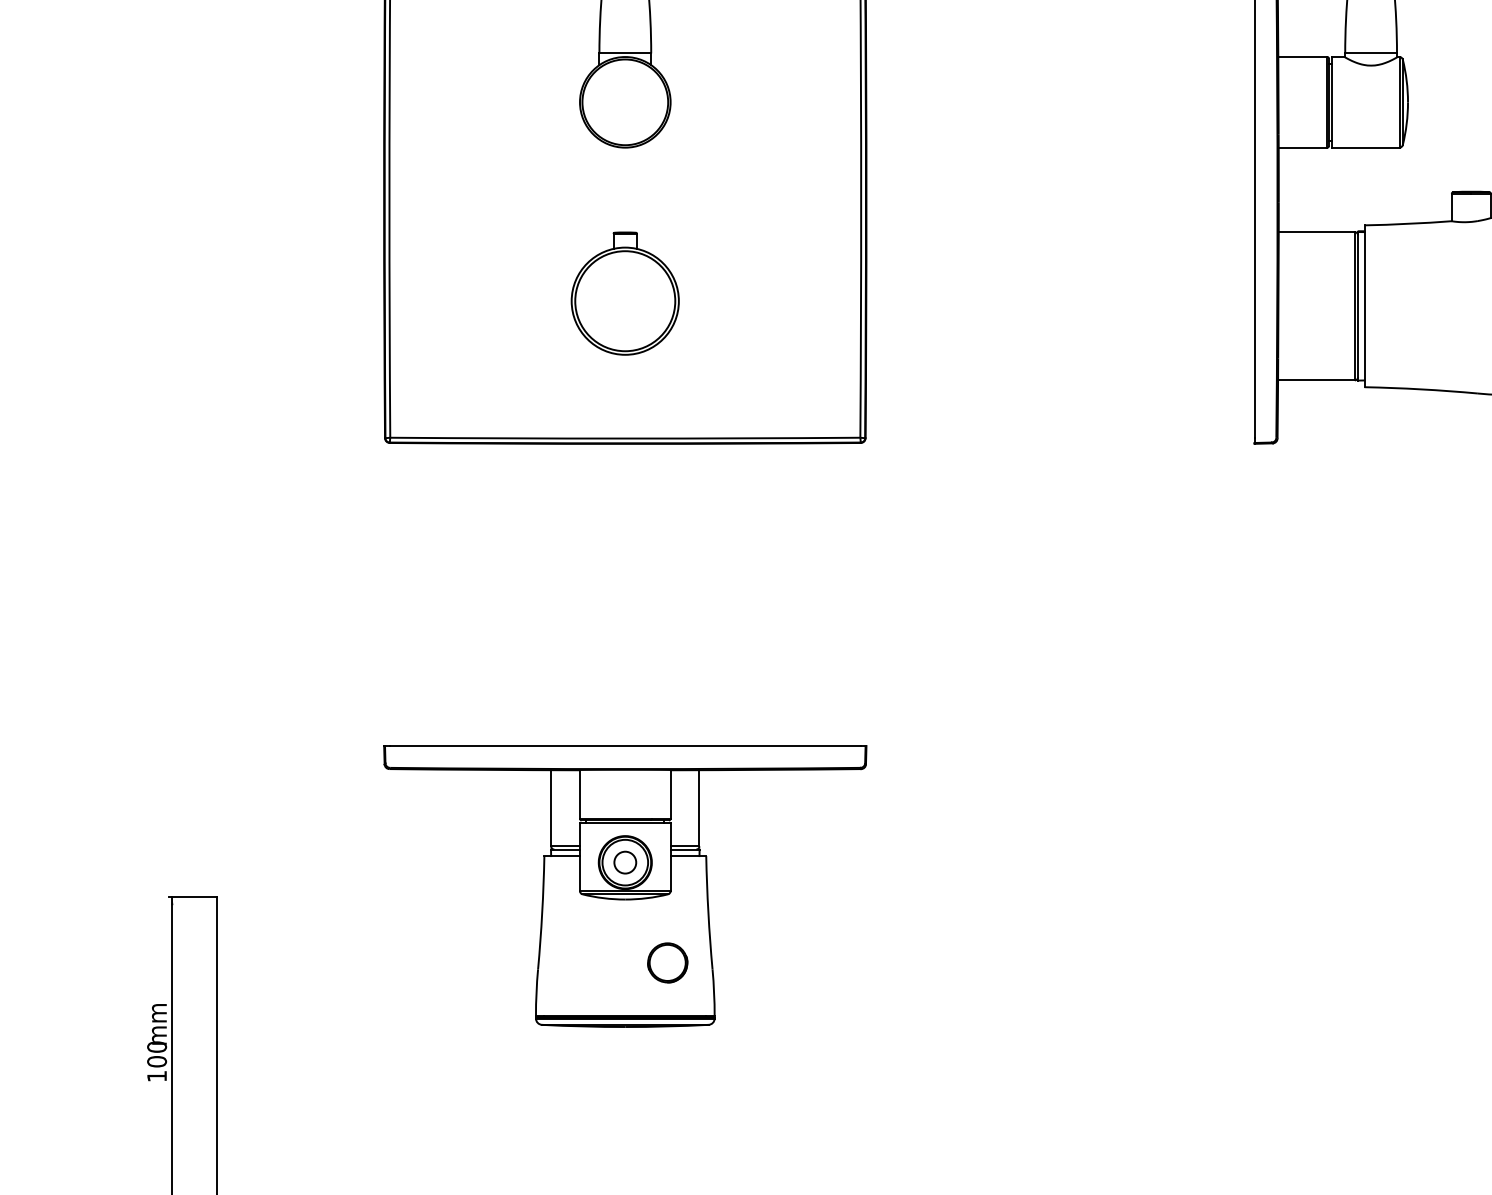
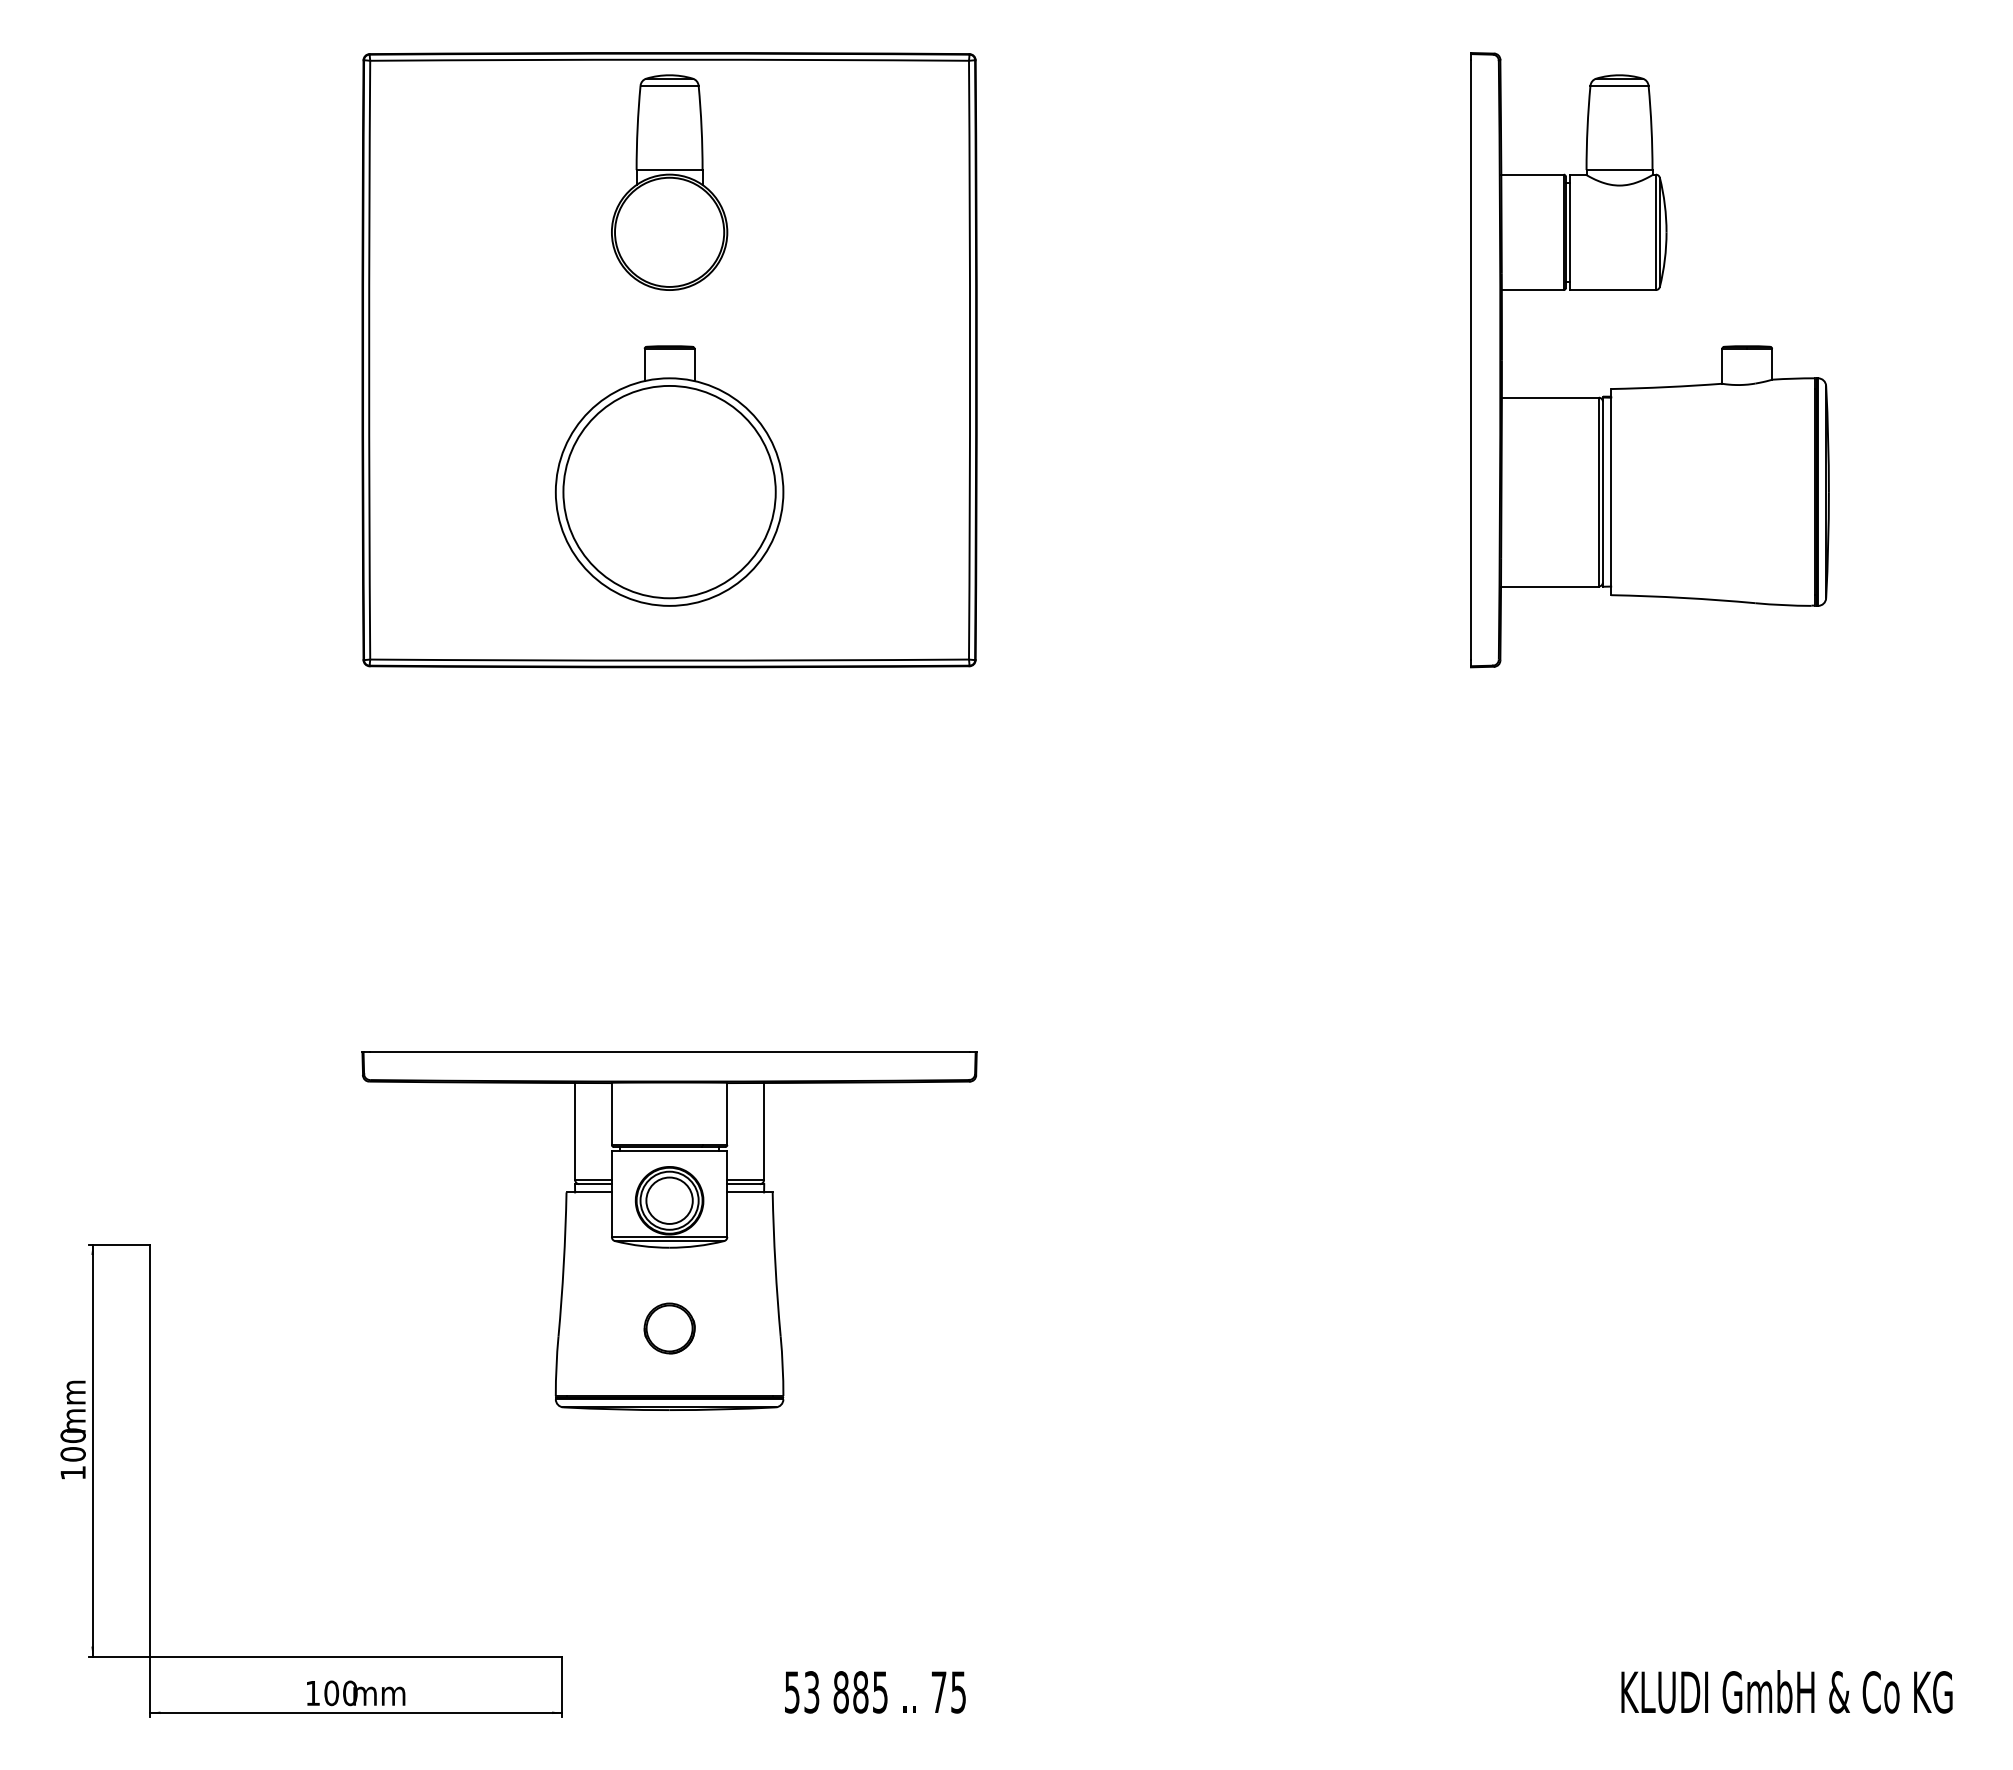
part: (625, 293) -> (669, 475), size x1.67
circle: (625, 862) -> (669, 1200), size x1.67
part: (667, 962) -> (669, 1328), moved

